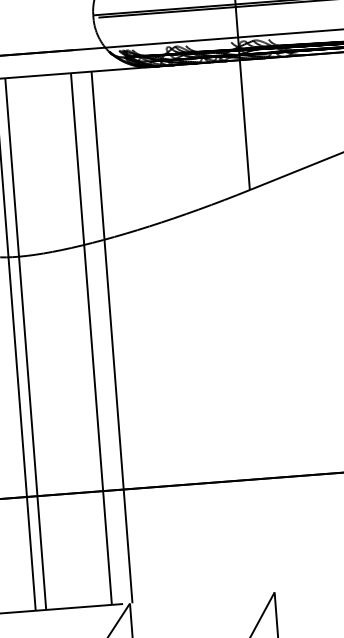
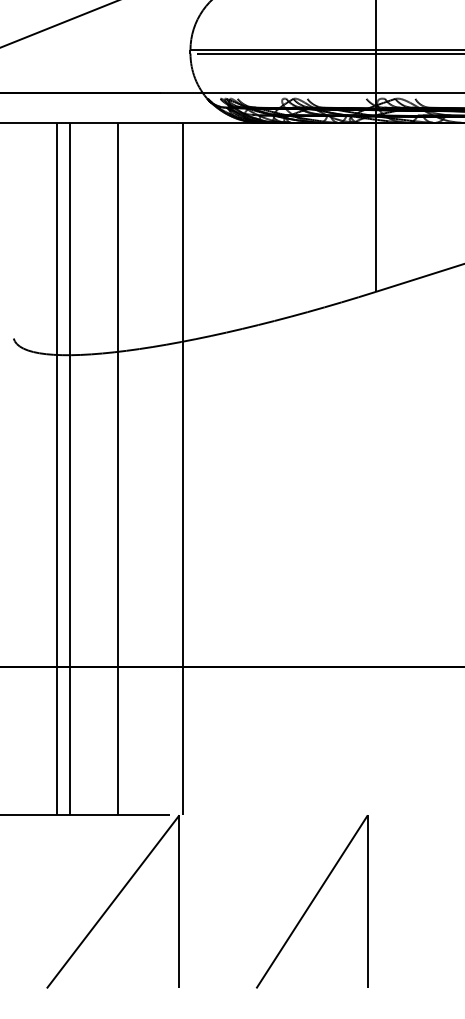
line: (91, 338) -> (117, 468), moved

